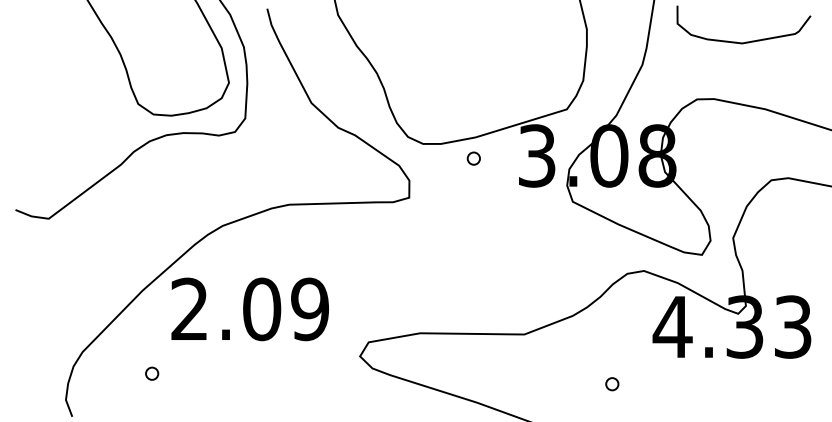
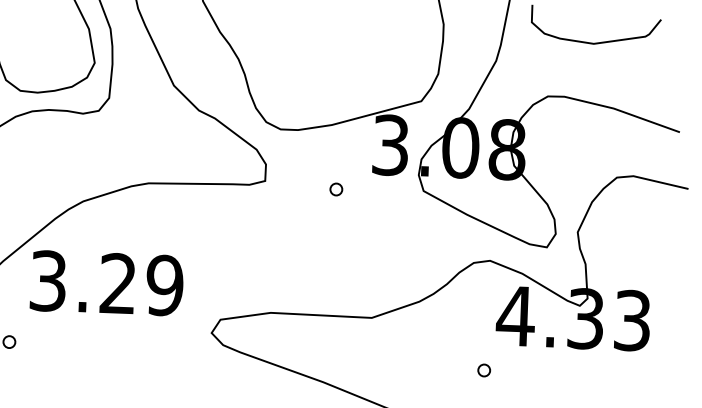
part: (473, 158) -> (336, 189), moved
text: (226, 309) -> (83, 282), 2.09 -> 3.29
part: (612, 384) -> (484, 370), moved

